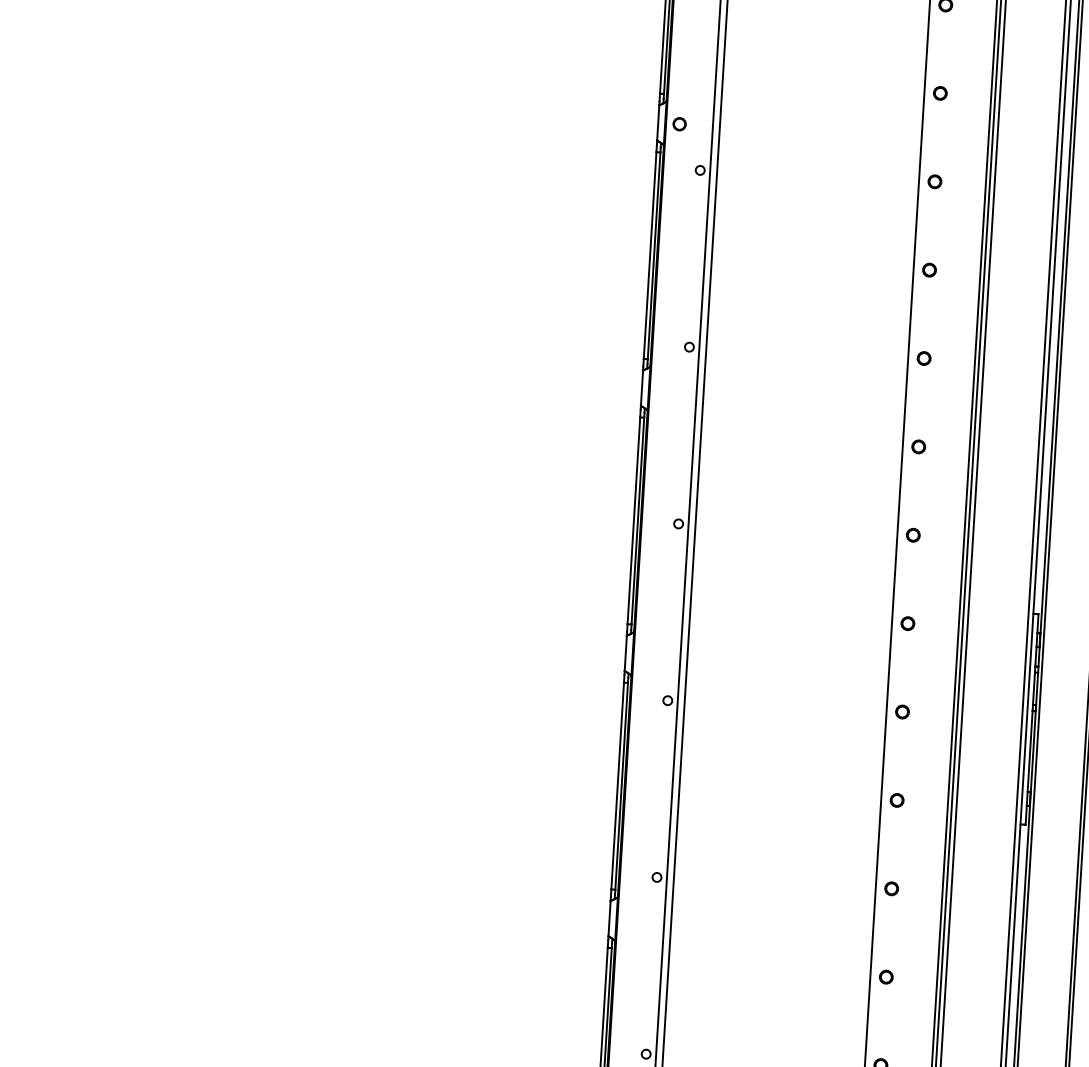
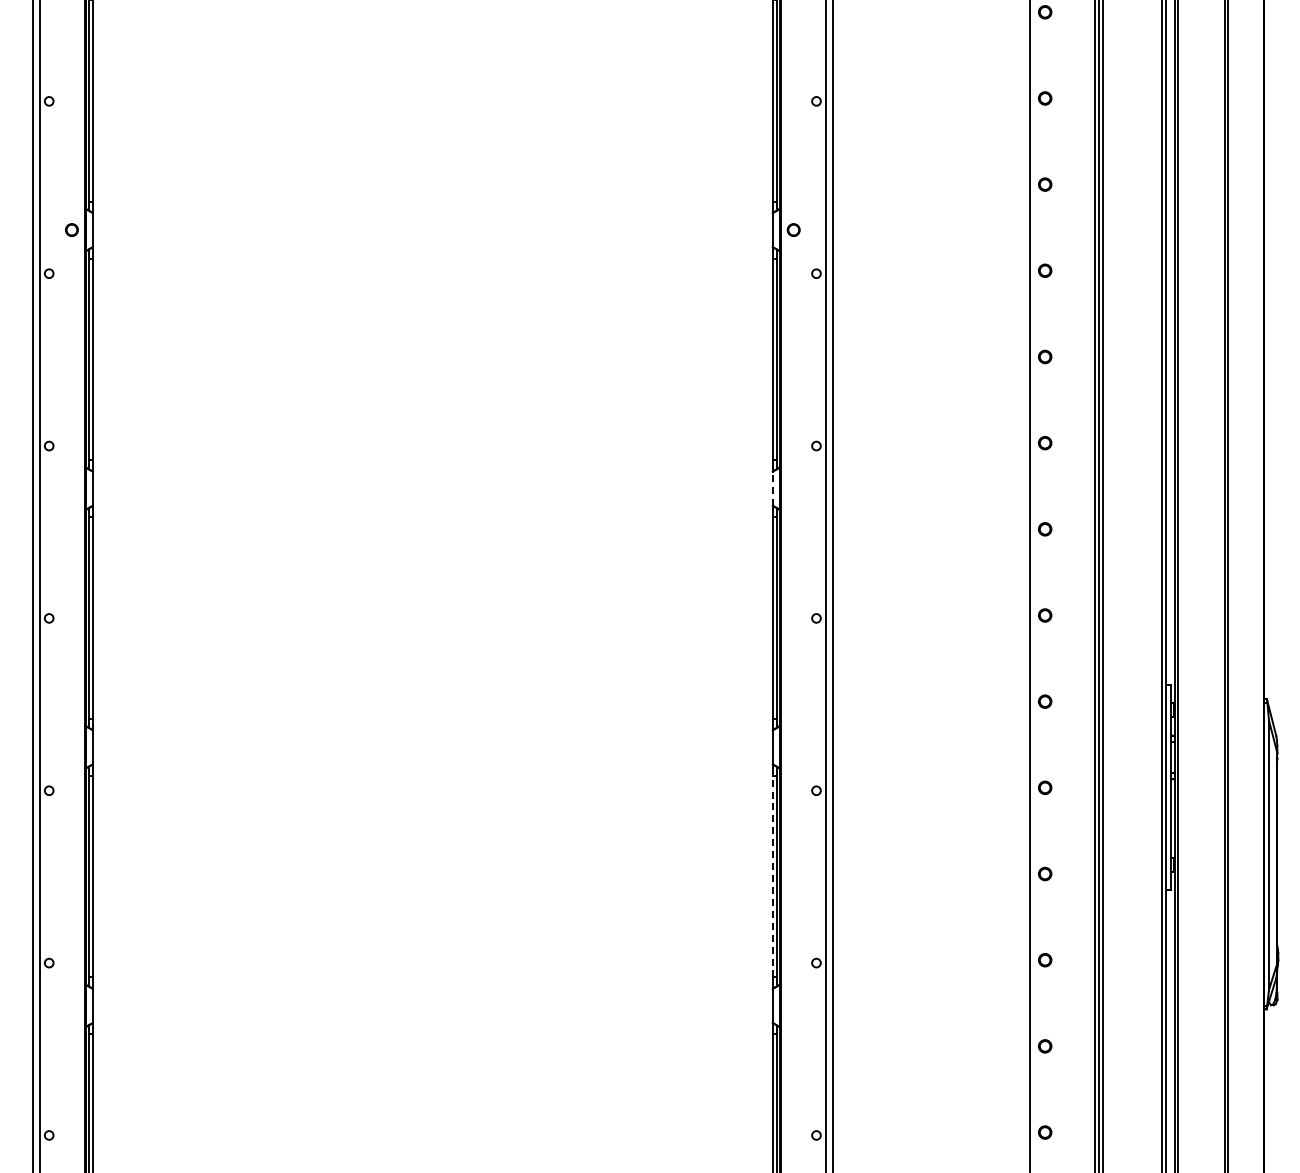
line: (641, 387) -> (772, 488), solid -> dashed
line: (617, 785) -> (772, 876), solid -> dashed

